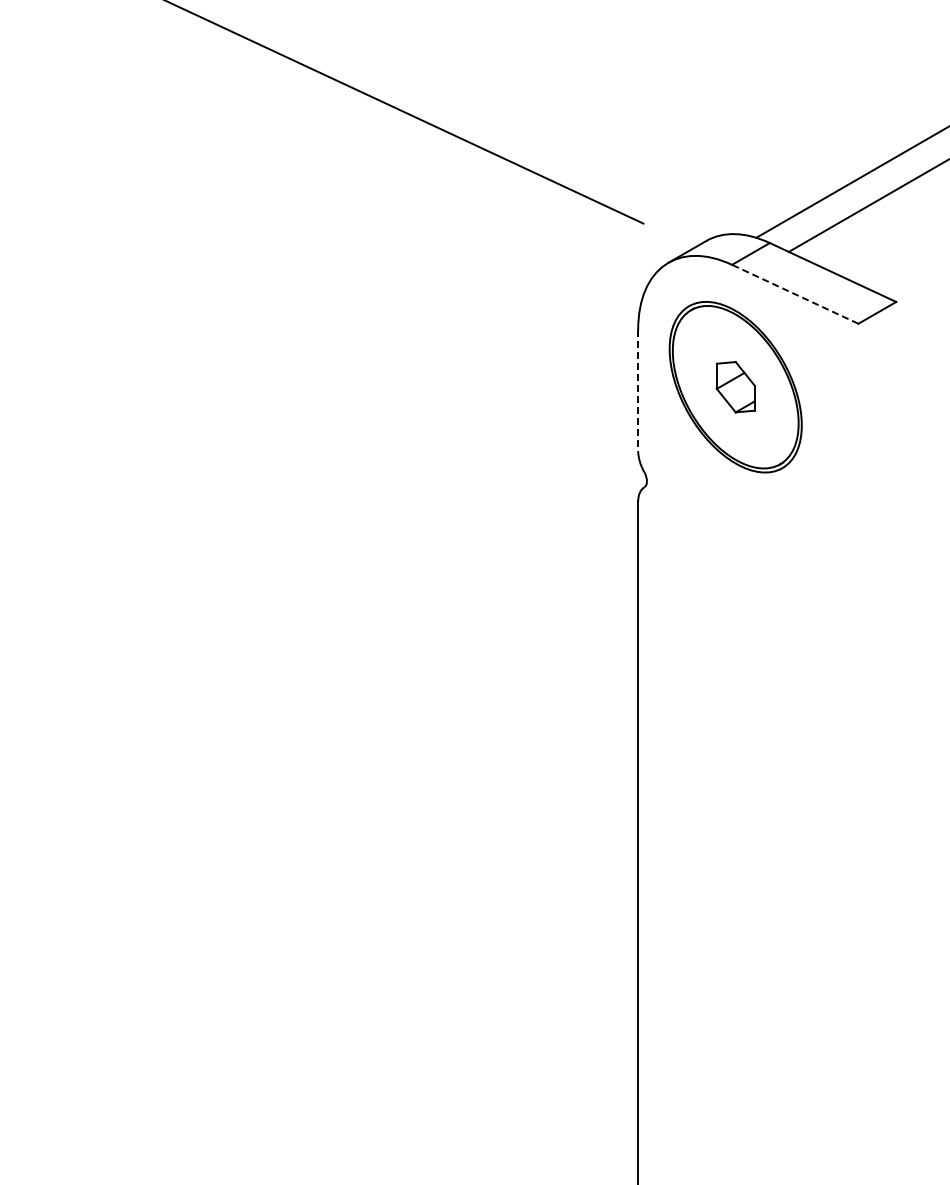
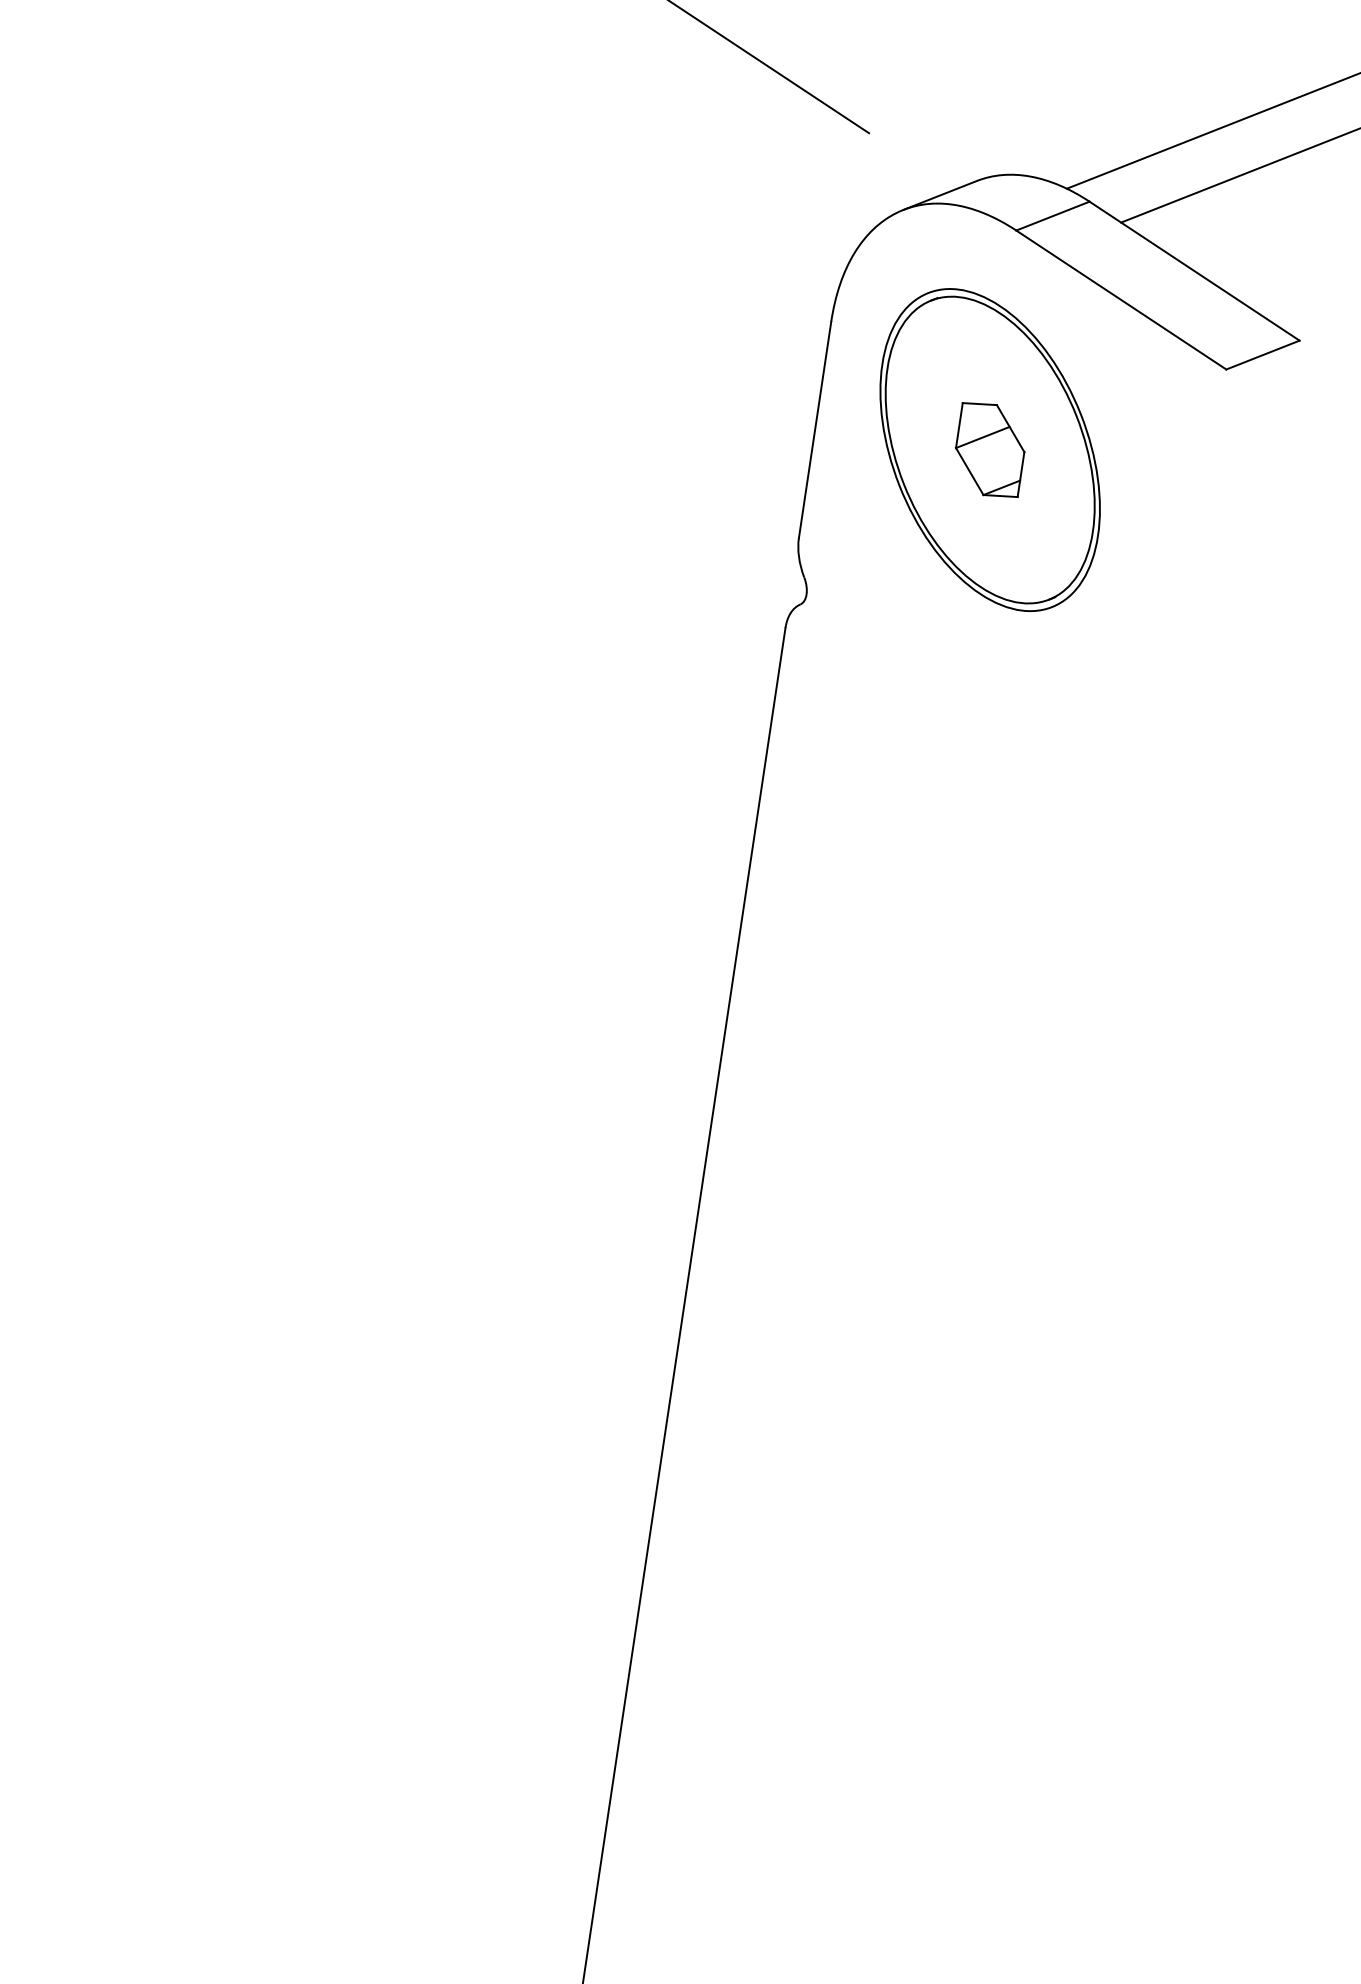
line: (795, 294) -> (1121, 300), dashed -> solid
line: (638, 390) -> (815, 429), dashed -> solid

